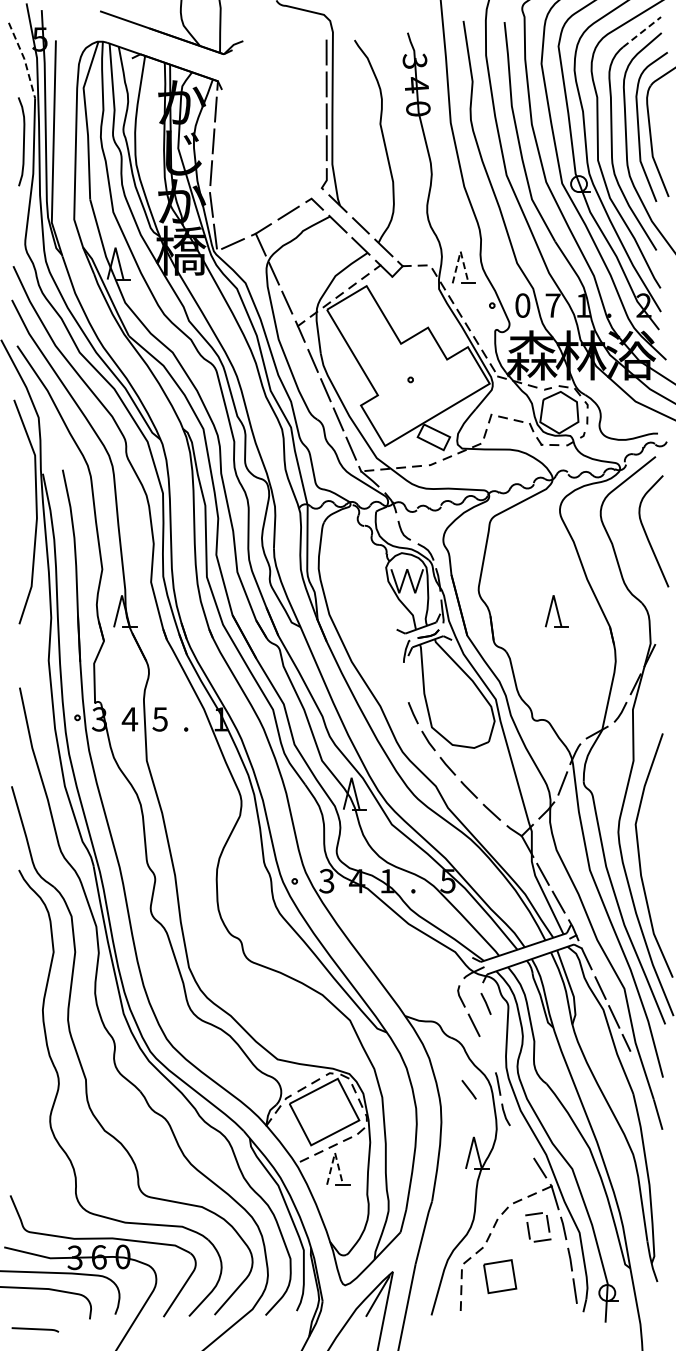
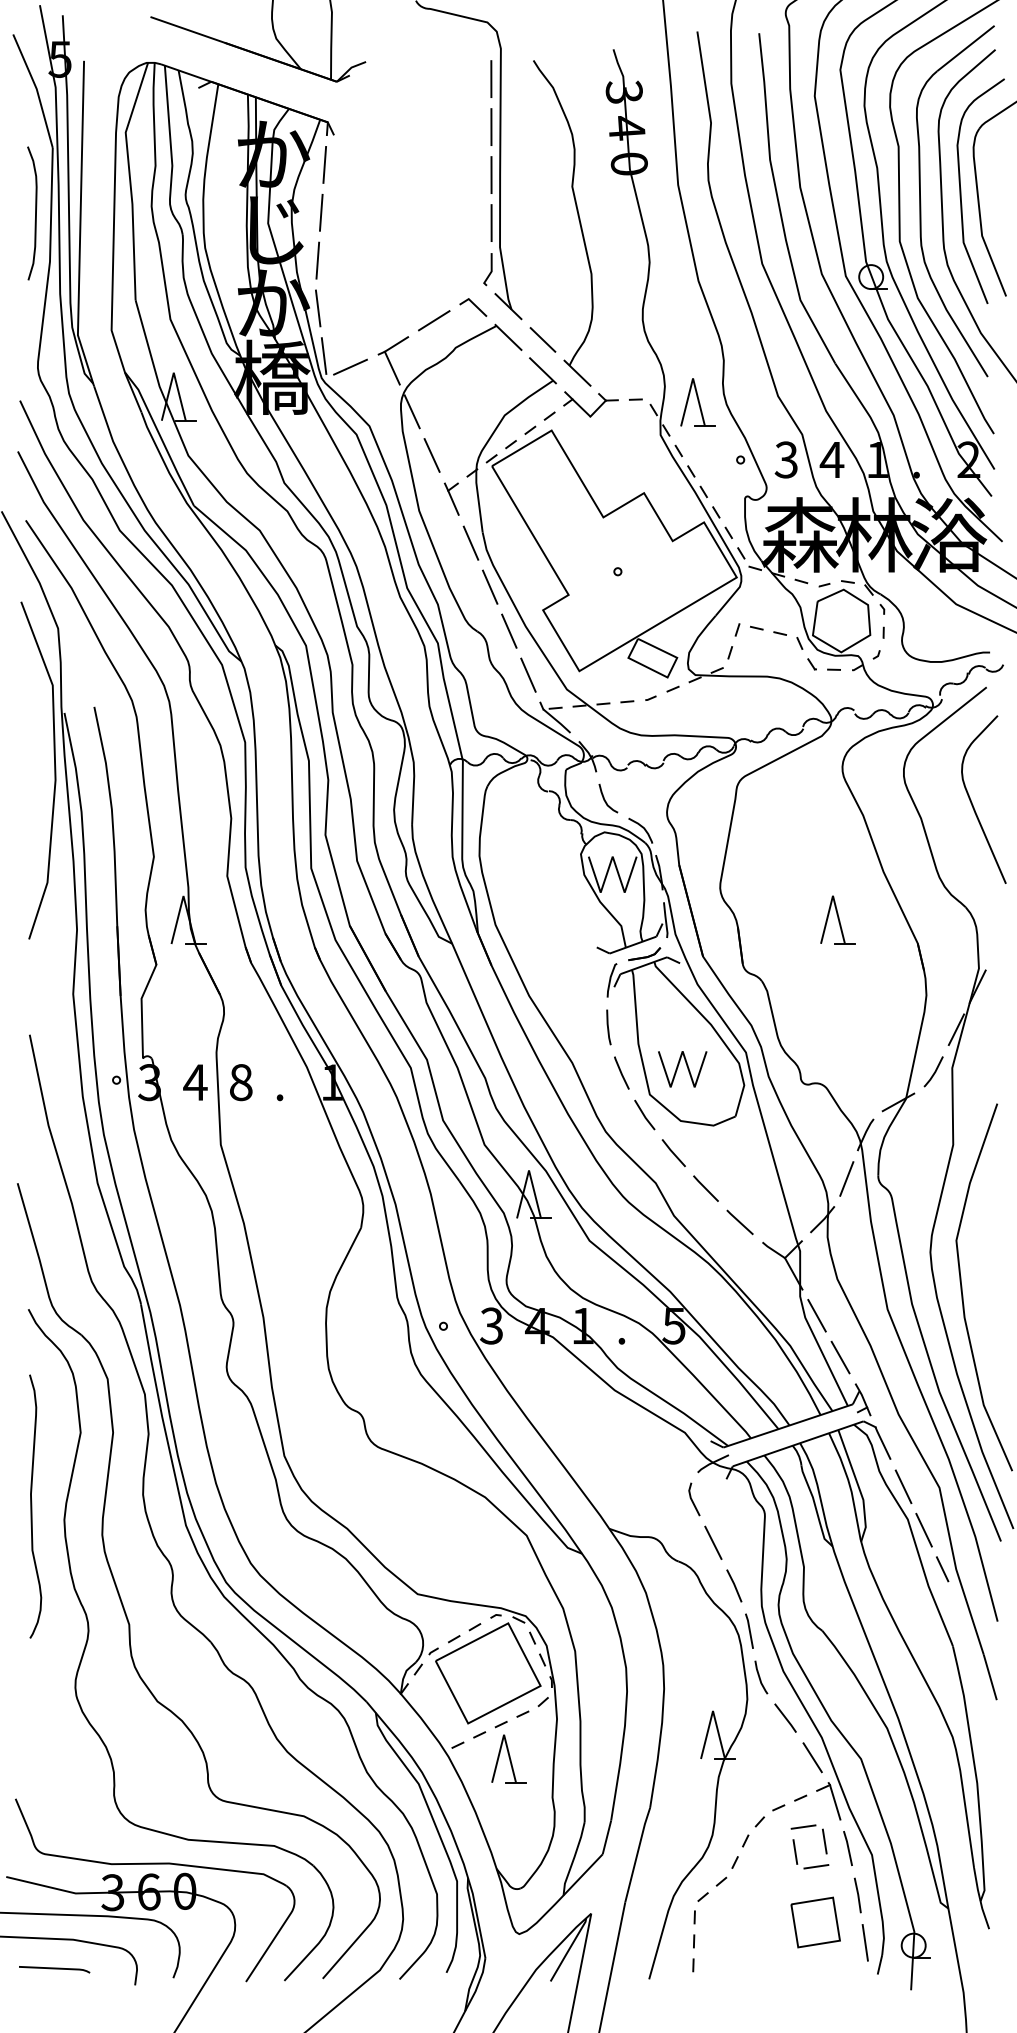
line: (642, 31) -> (966, 47), dashed -> solid
line: (24, 59) -> (36, 89), dashed -> solid
line: (460, 251) -> (692, 378), dashed -> solid
text: (522, 305) -> (786, 459), 0 -> 3
text: (552, 305) -> (831, 459), 7 -> 4
line: (404, 682) -> (608, 1027), added
line: (451, 709) -> (679, 1067), added
text: (159, 719) -> (239, 1082), 5 -> 8
curve: (21, 1000) -> (32, 1505), added
line: (485, 1003) -> (733, 1585), moved
line: (468, 1089) -> (784, 1717), moved
line: (335, 1152) -> (504, 1734), dashed -> solid
part: (500, 1276) -> (816, 1922), moved
line: (35, 1329) -> (54, 1968), moved

